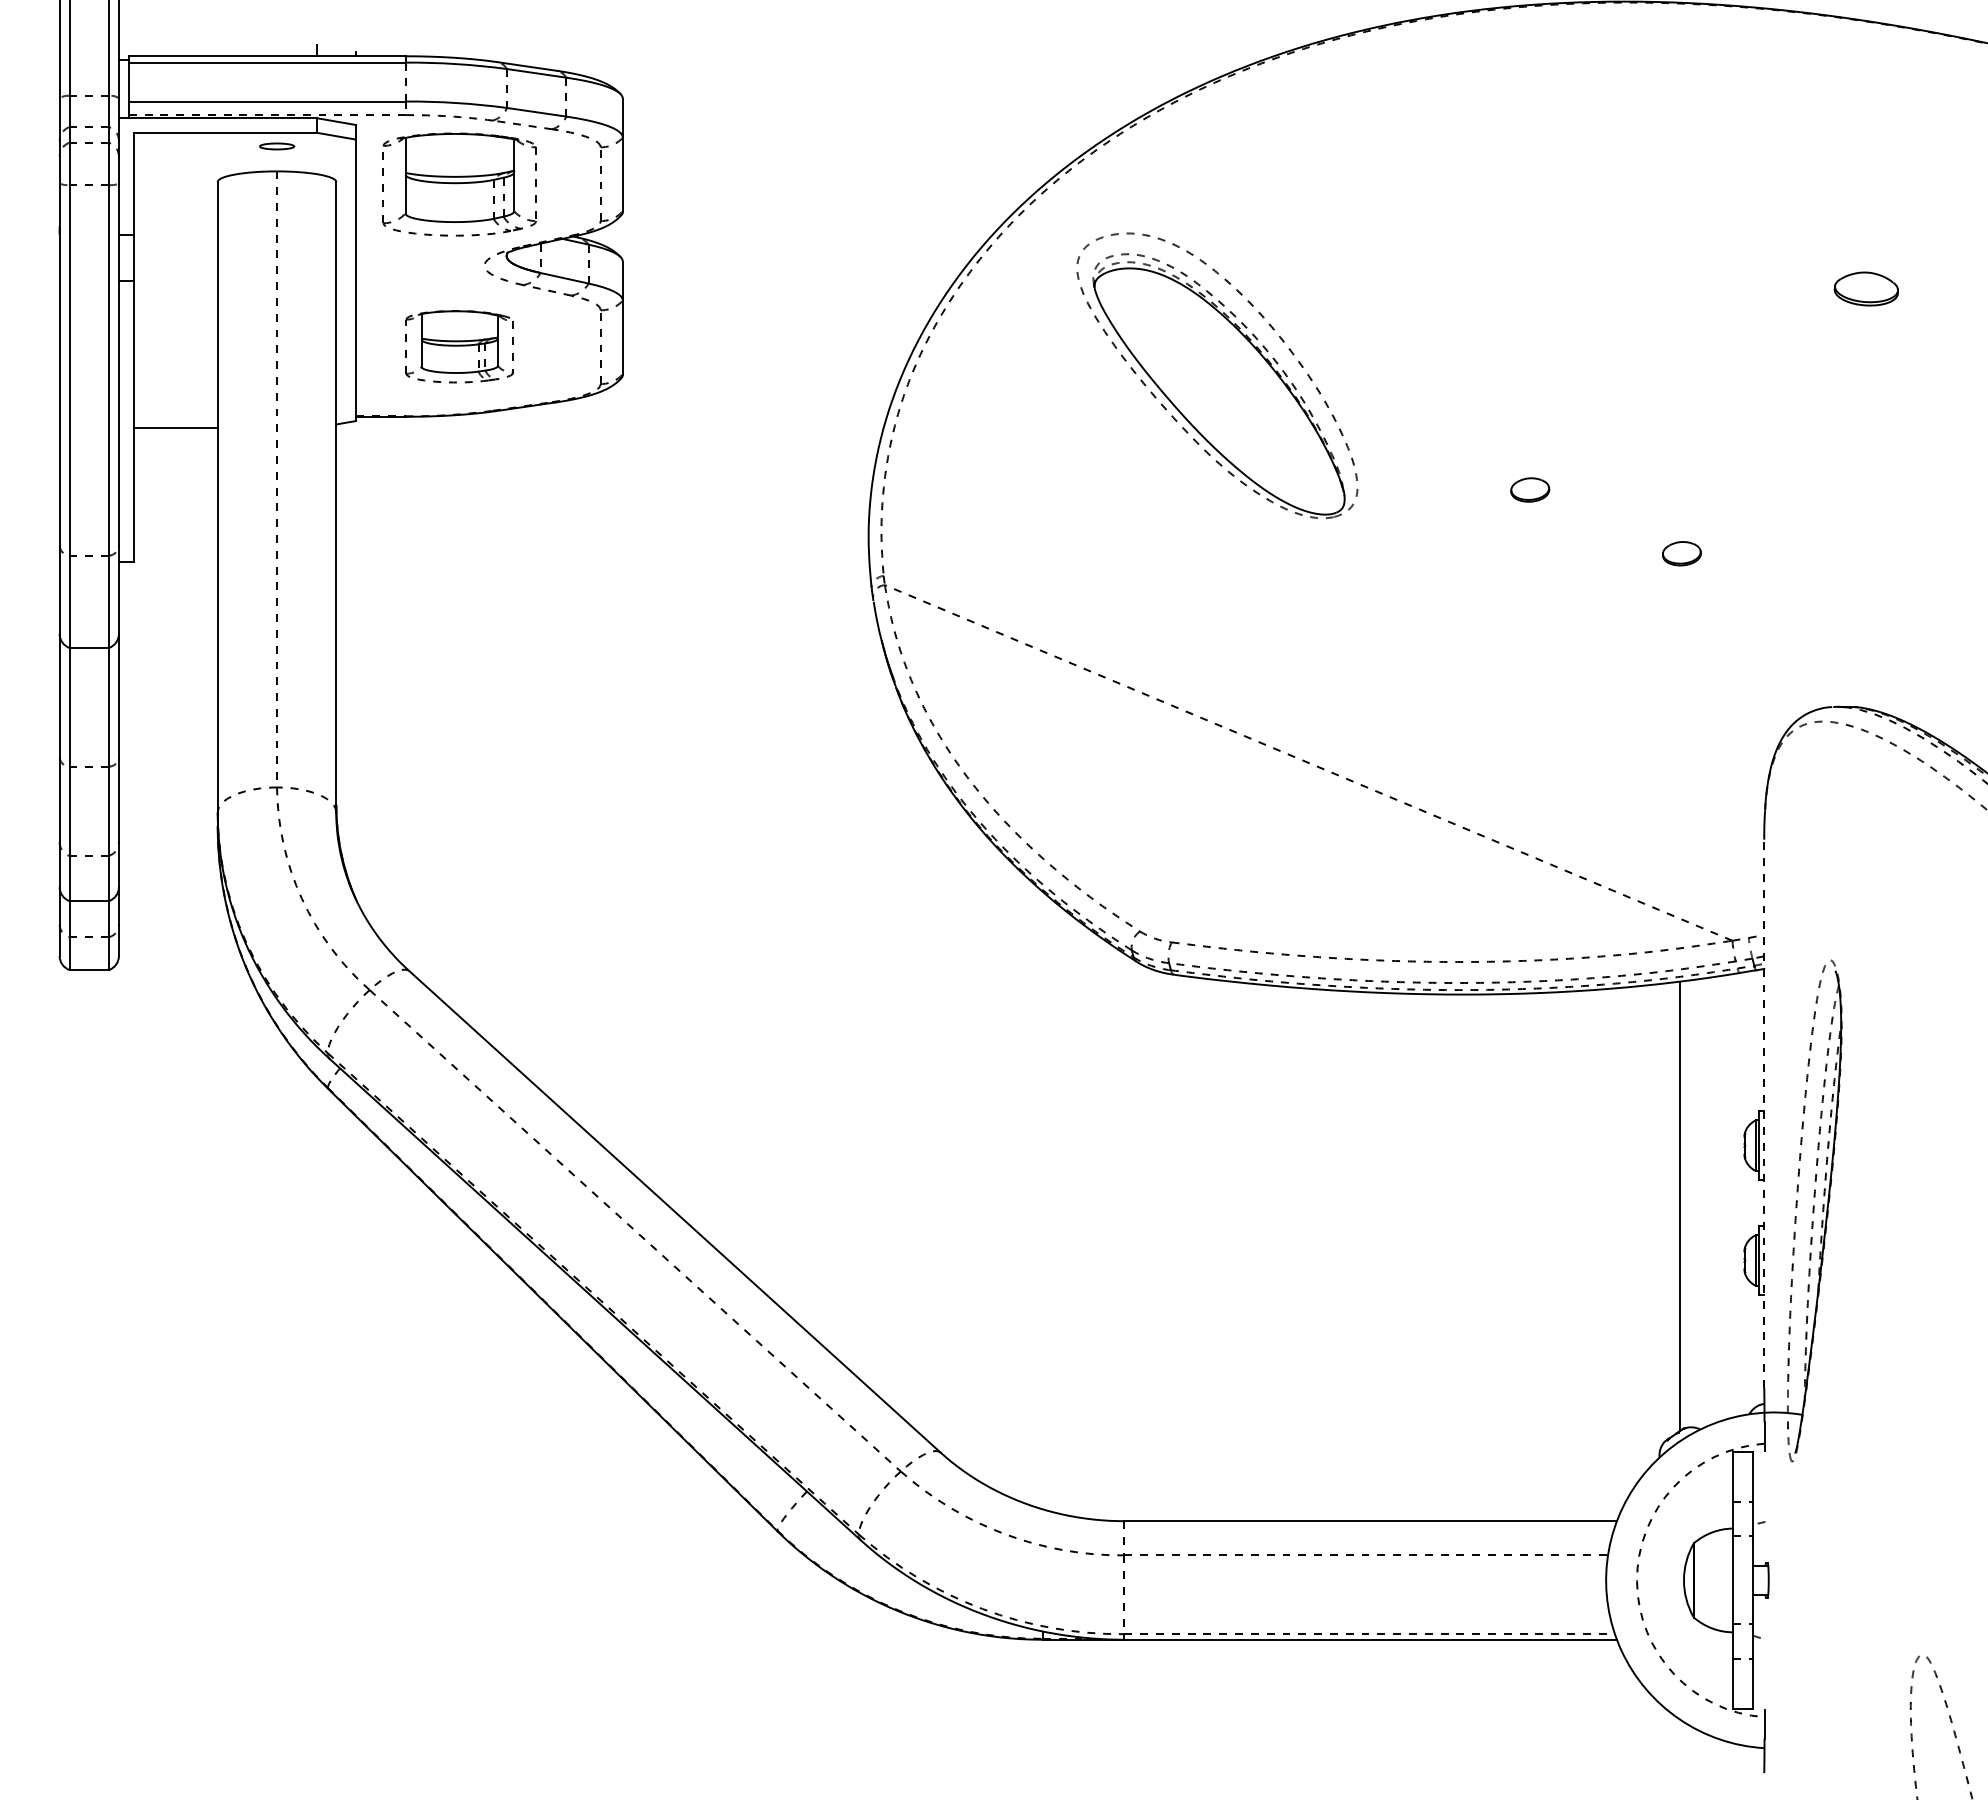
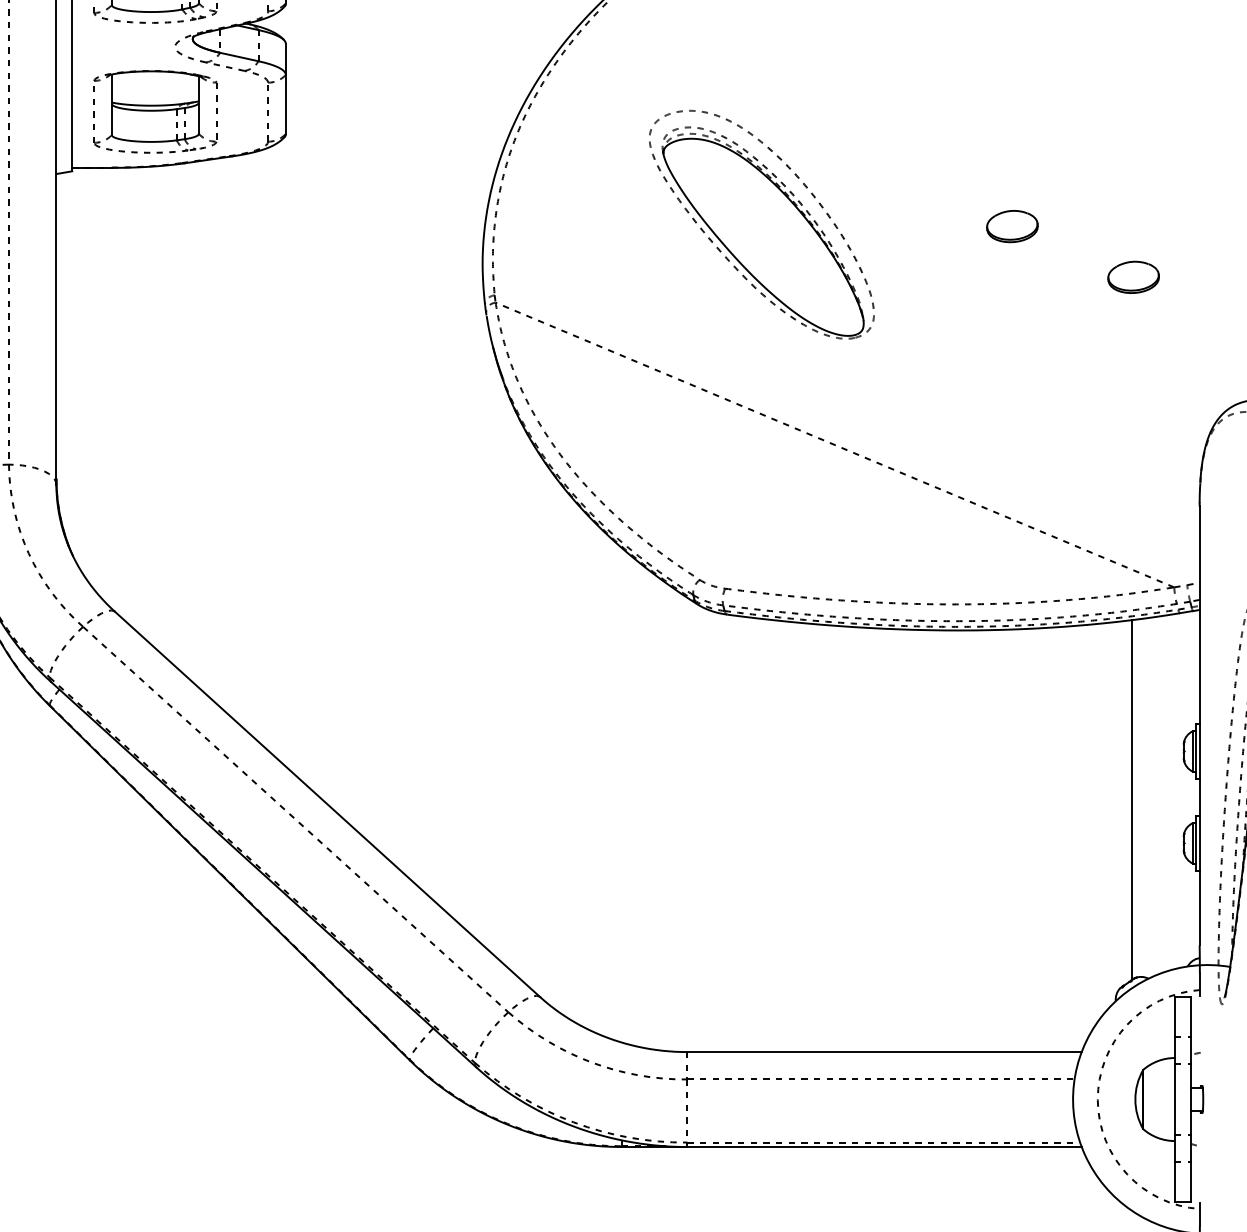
part: (459, 346) -> (155, 111), size x1.43
part: (1217, 375) -> (761, 224), moved
part: (1529, 489) -> (1011, 226), size x1.67
part: (1681, 553) -> (1133, 277), size x1.67
line: (1764, 1112) -> (1199, 724), dashed -> solid

